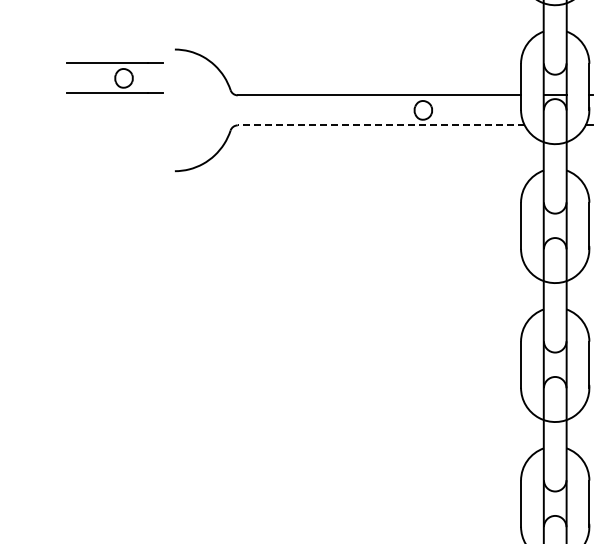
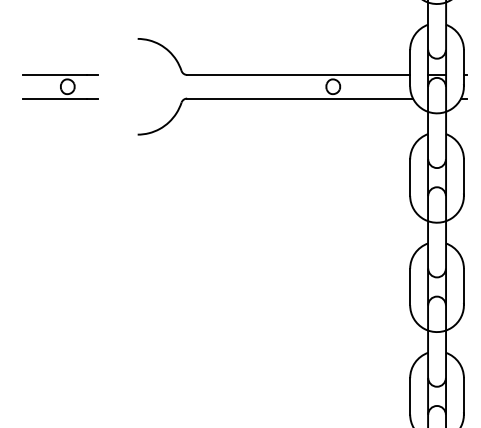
part: (114, 77) -> (60, 86), moved
line: (380, 125) -> (299, 98), dashed -> solid

